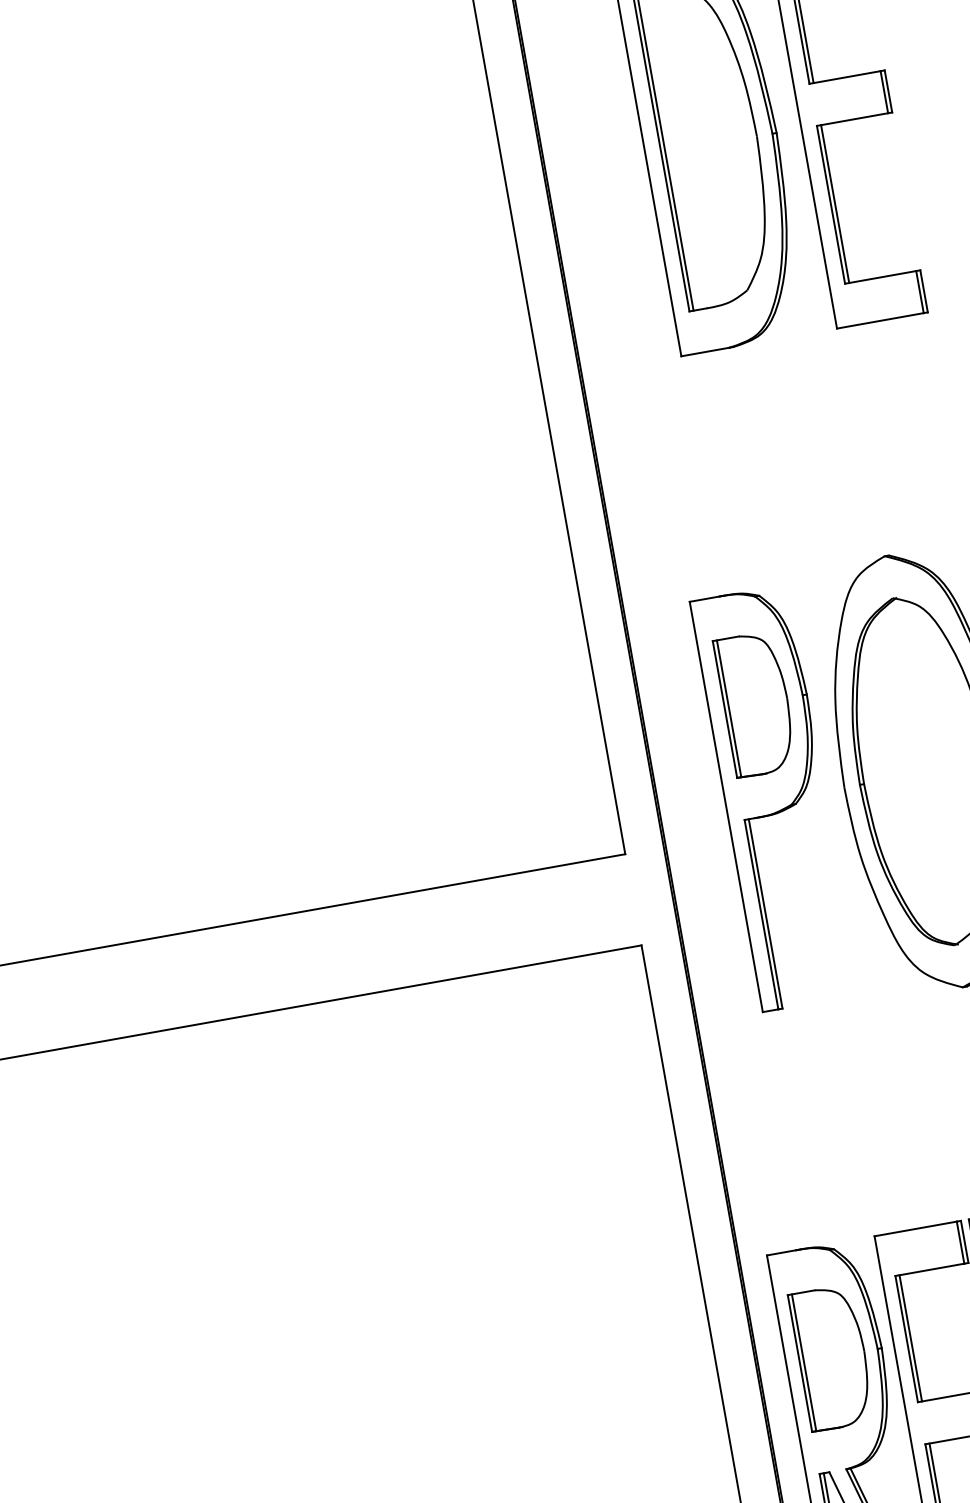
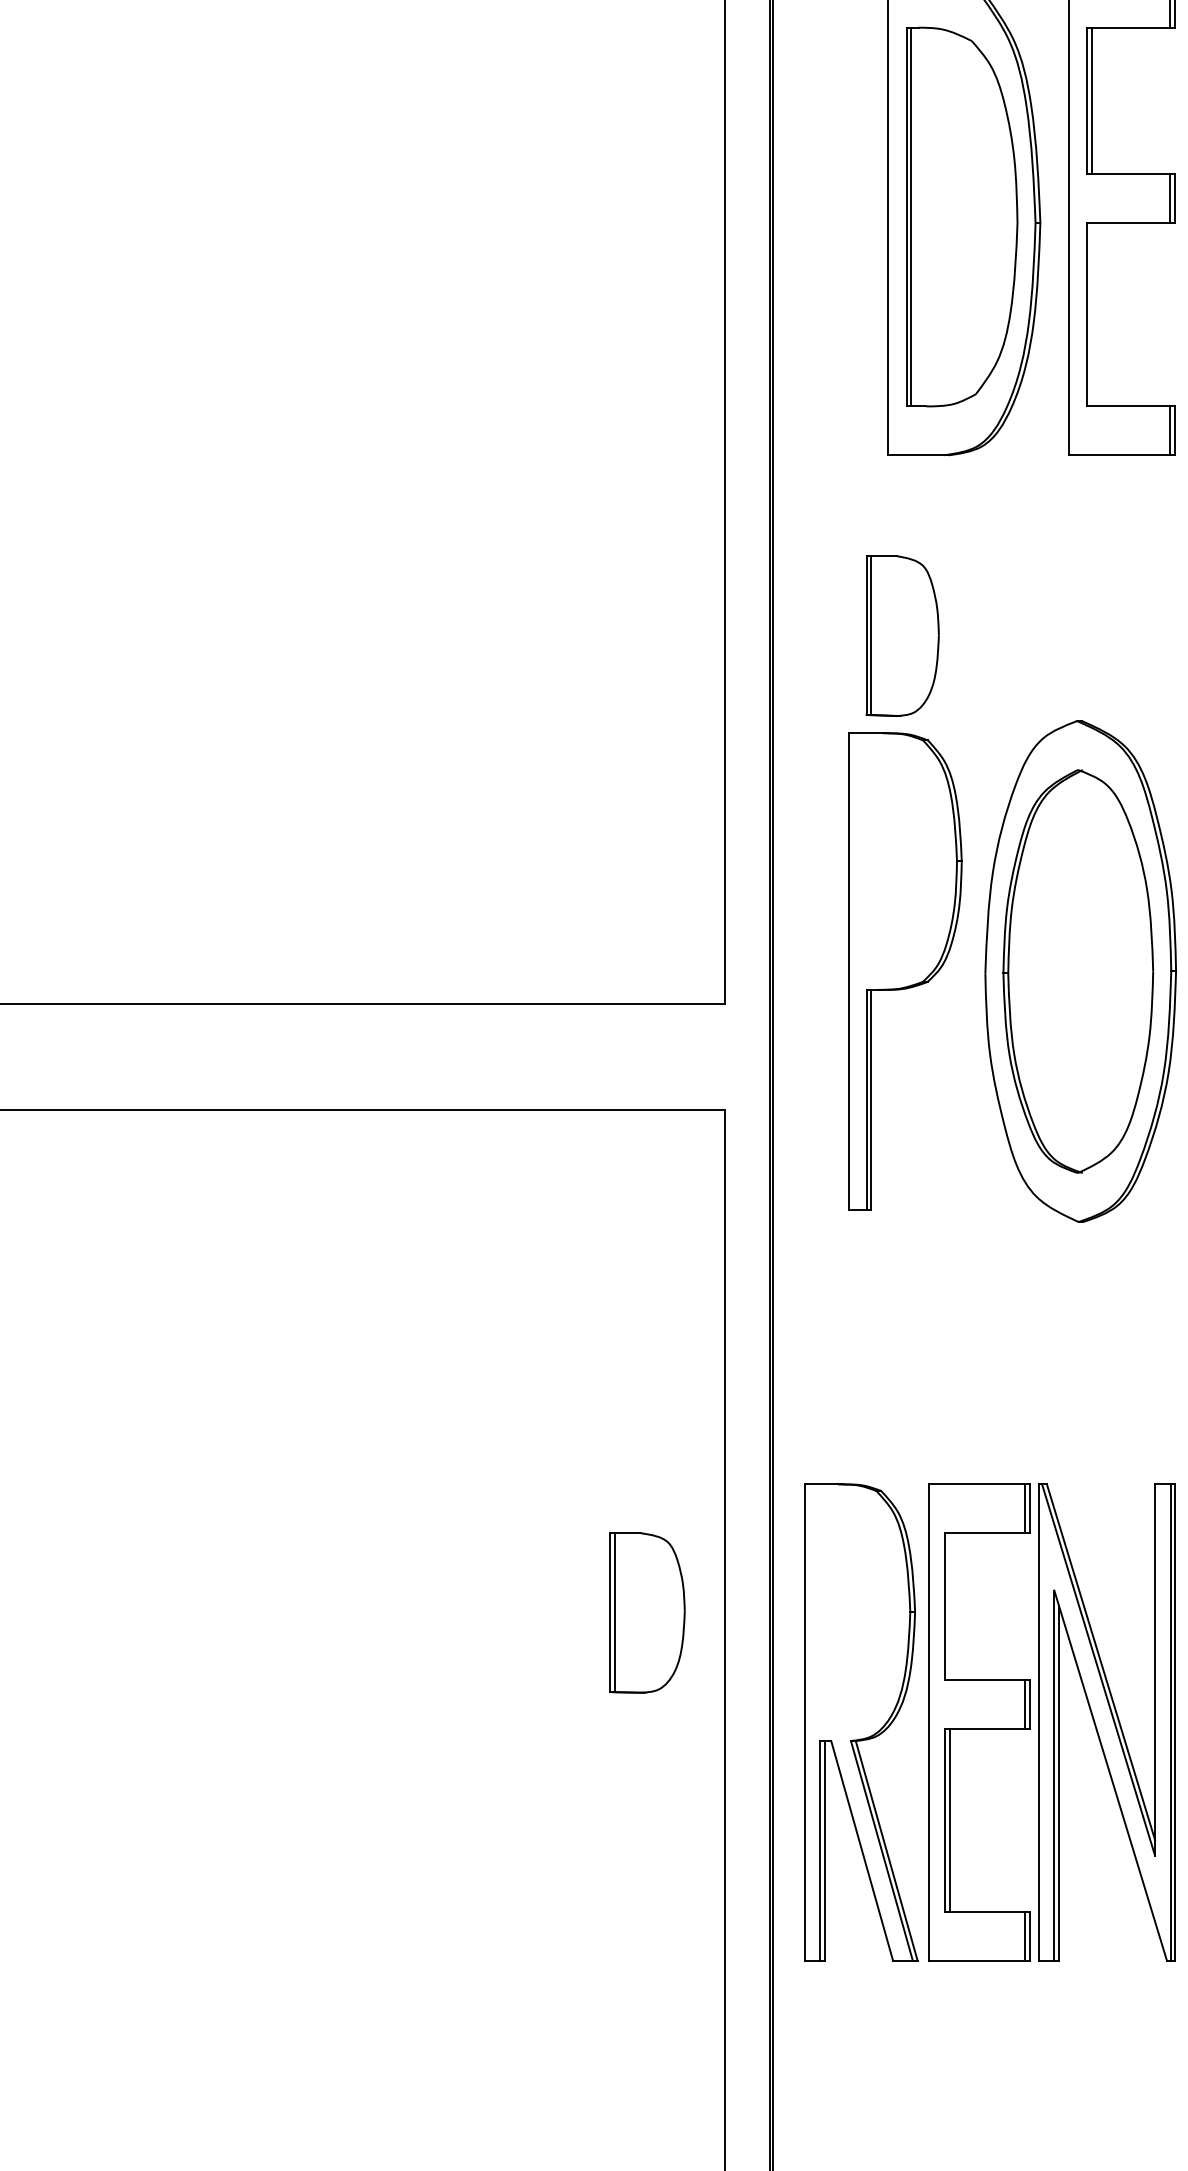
line: (835, 203) -> (1092, 314), removed
part: (755, 703) -> (902, 635), moved
line: (910, 1338) -> (949, 1606), removed
part: (832, 1357) -> (647, 1612), moved

